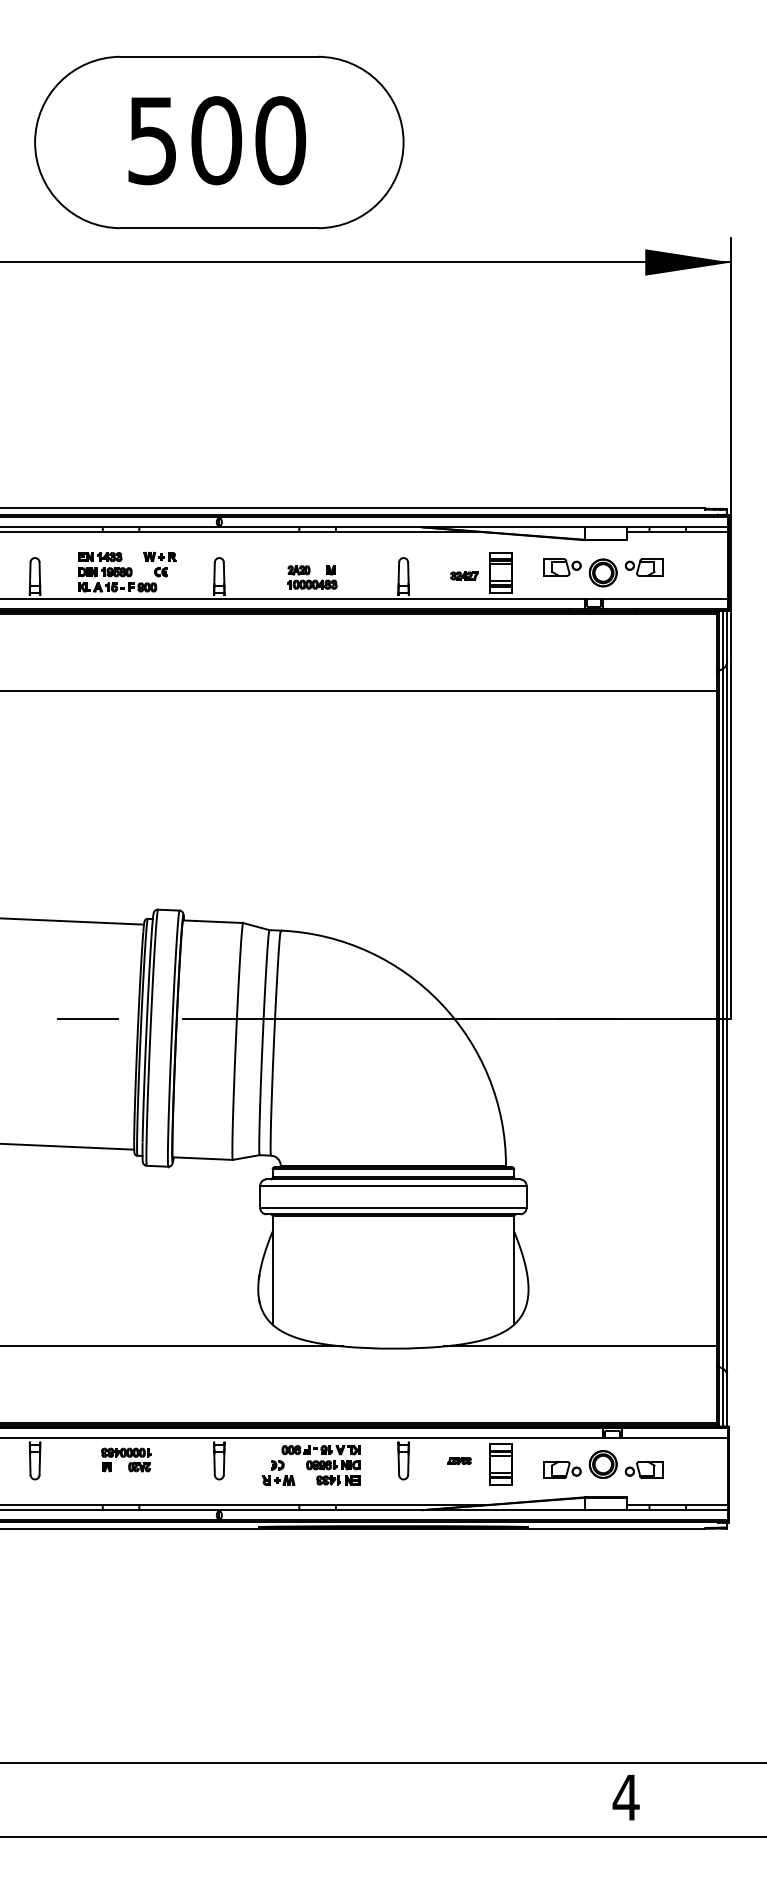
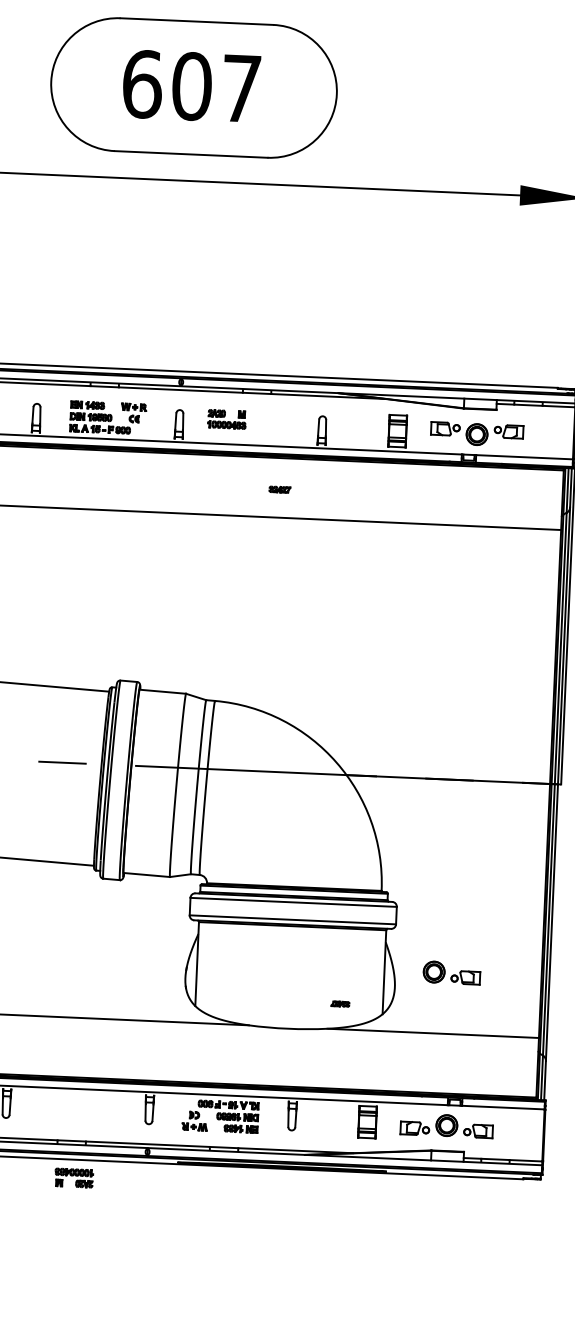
text: (216, 140) -> (191, 86), 500 -> 607
part: (464, 575) -> (279, 489), moved
part: (312, 577) -> (227, 419), moved
part: (600, 1267) -> (451, 972), added
part: (126, 1459) -> (74, 1177), moved
part: (459, 1460) -> (340, 1003), moved

